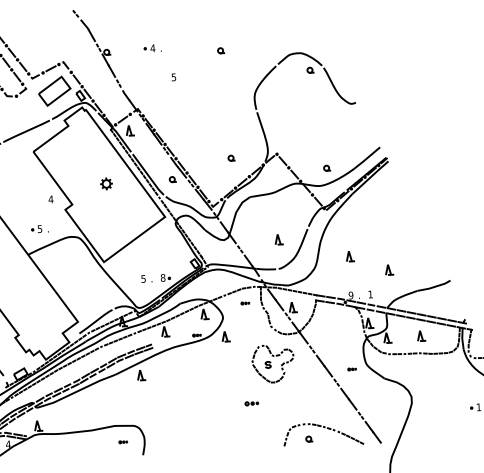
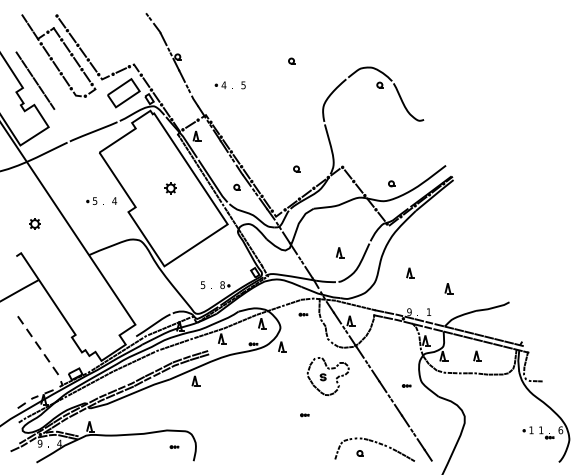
part: (152, 47) -> (223, 84), moved
part: (39, 228) -> (94, 200), moved
part: (251, 404) -> (304, 415), size x0.62

